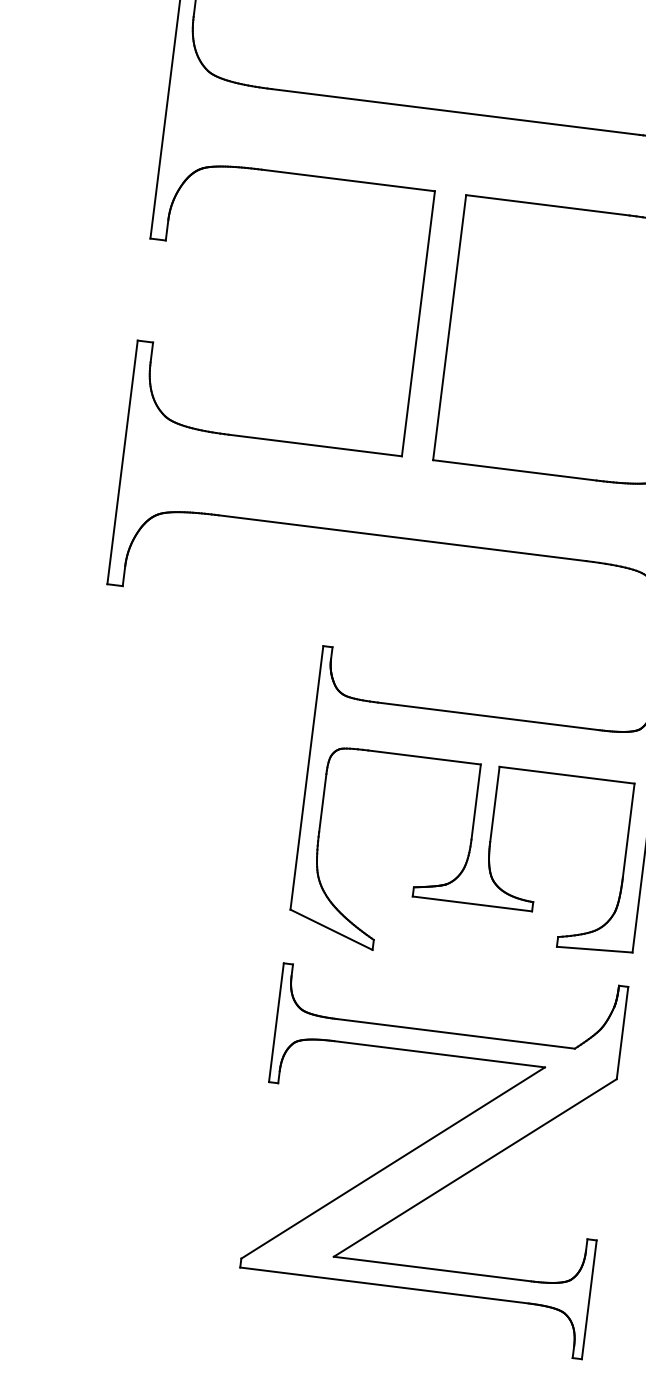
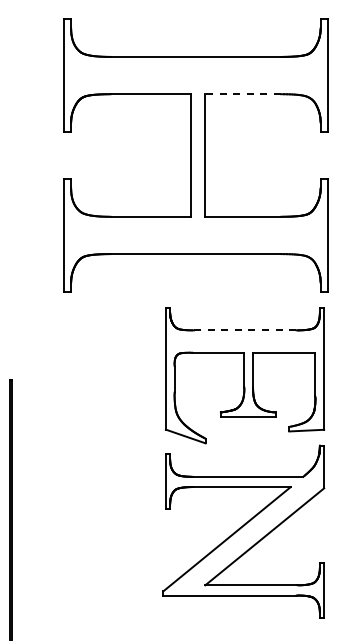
line: (548, 206) -> (243, 94), solid -> dashed
line: (489, 716) -> (245, 330), solid -> dashed

